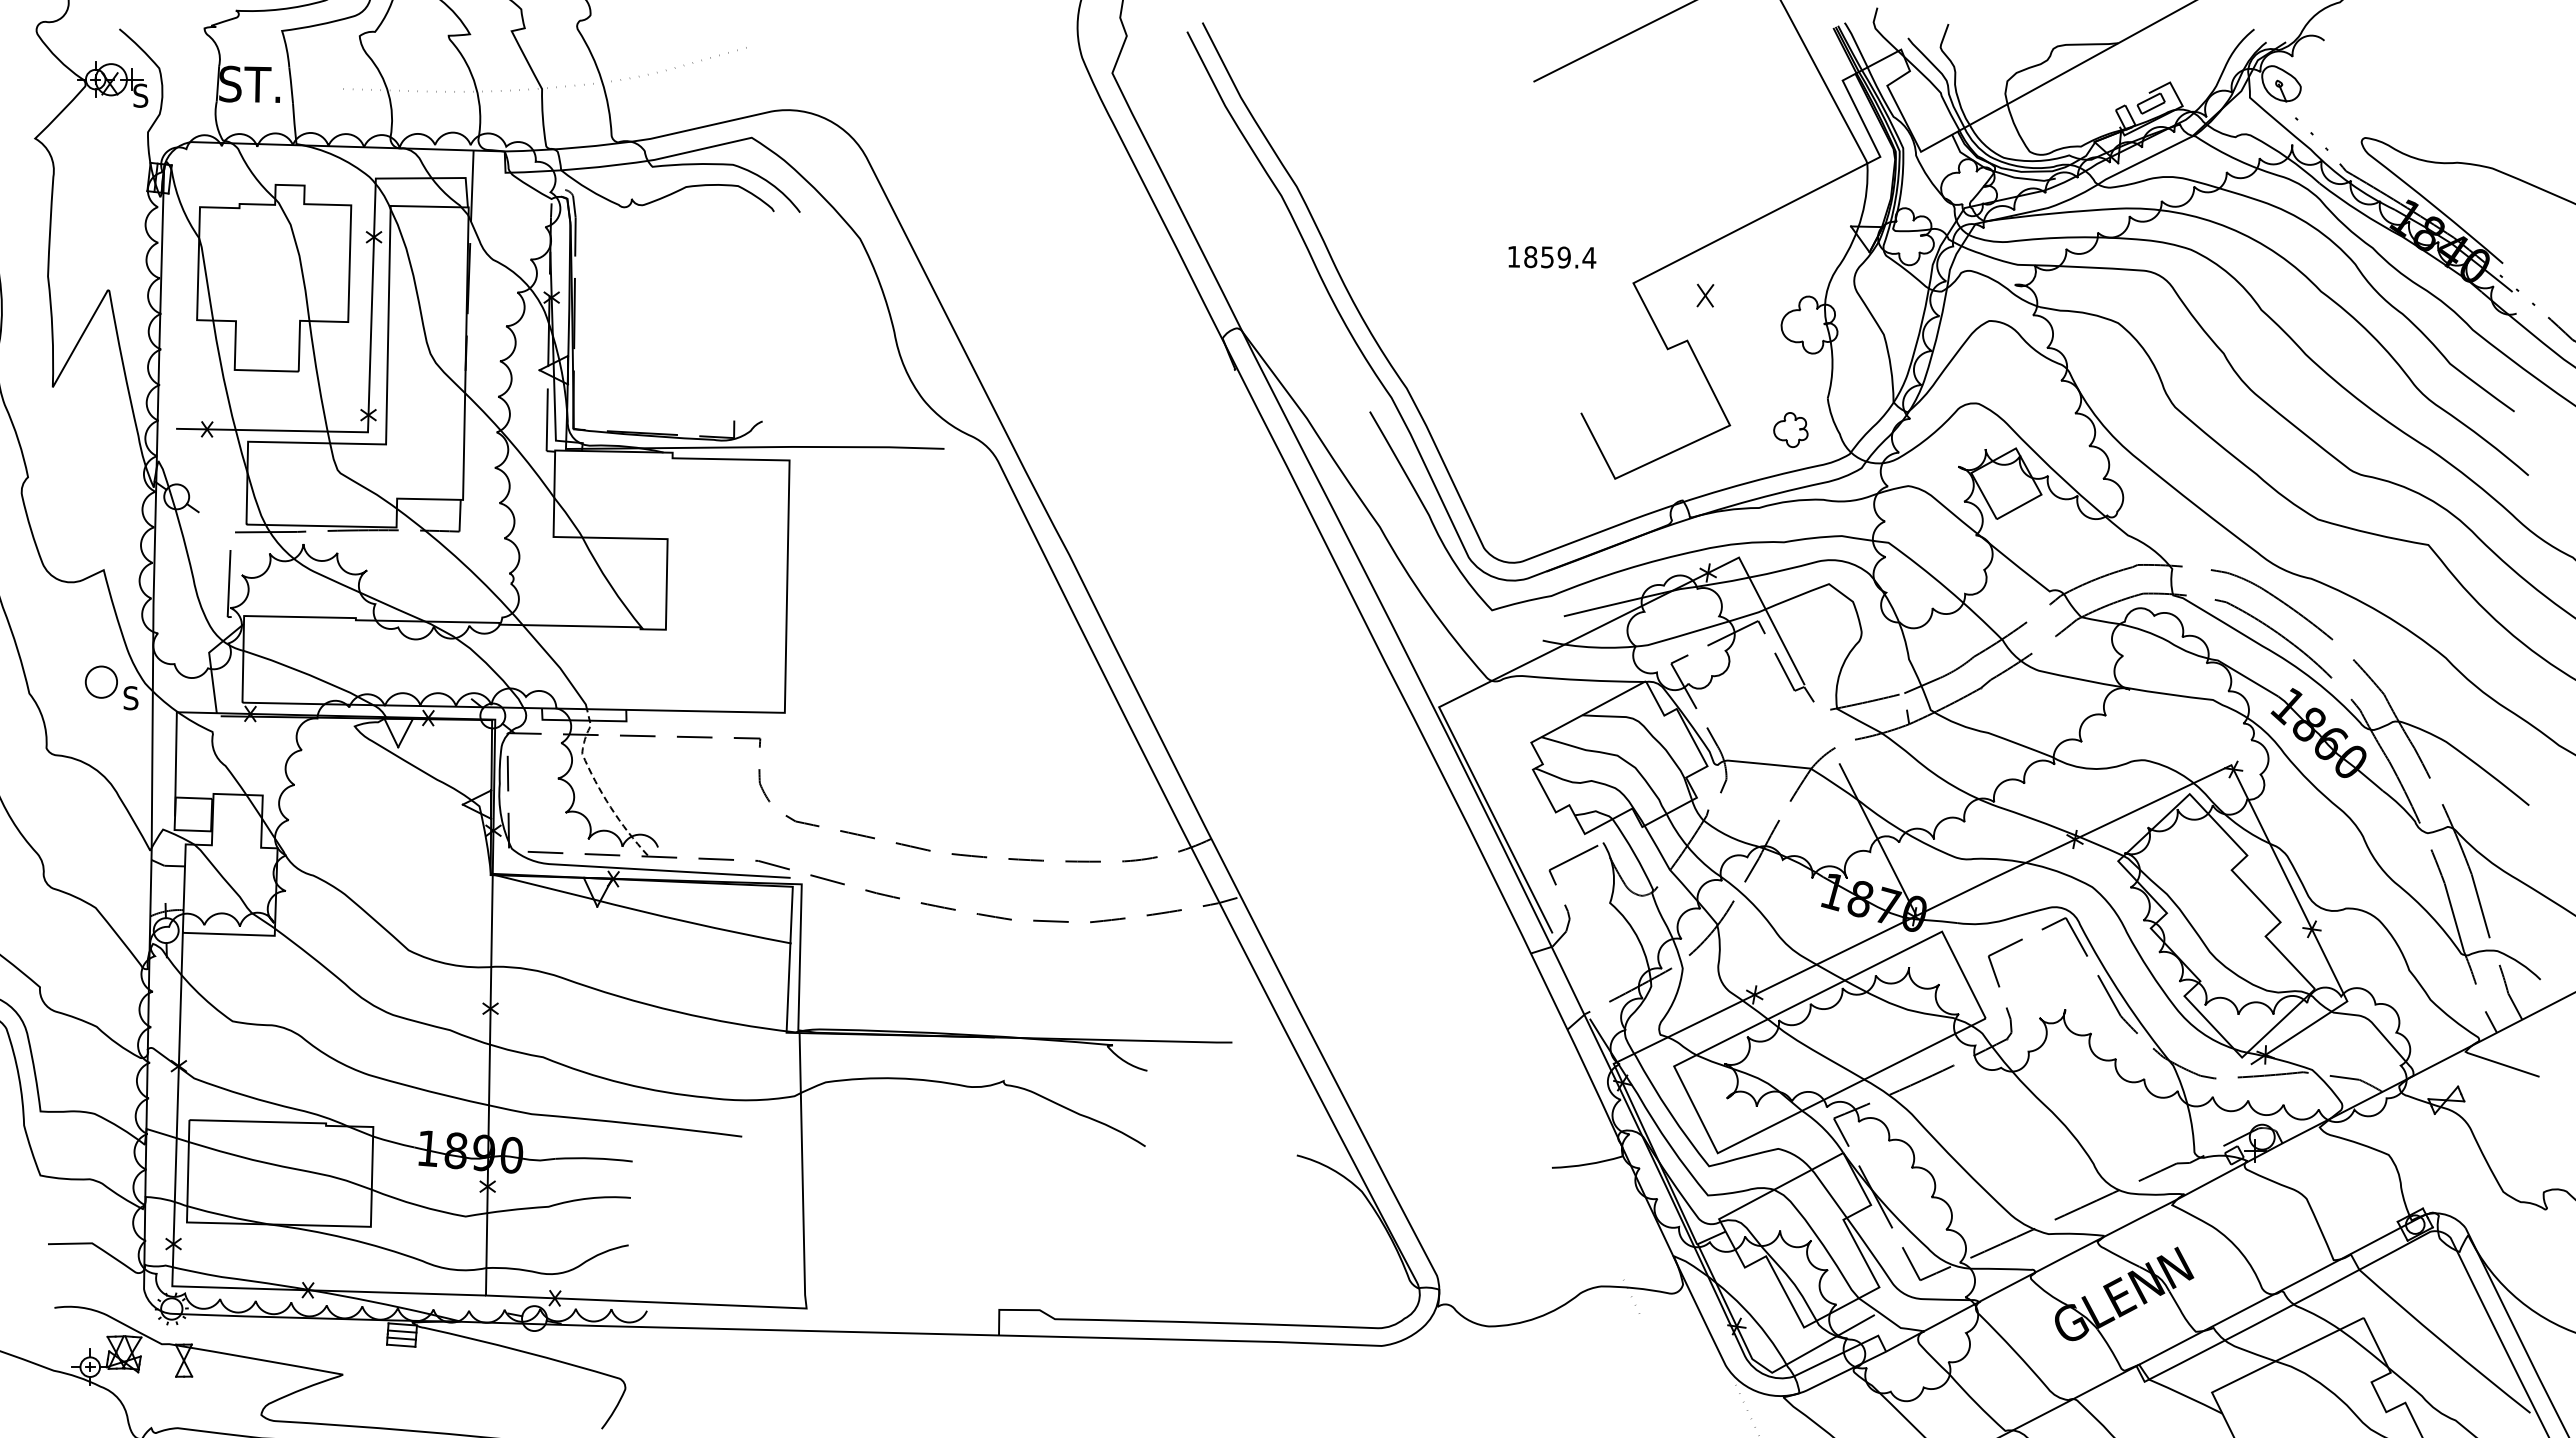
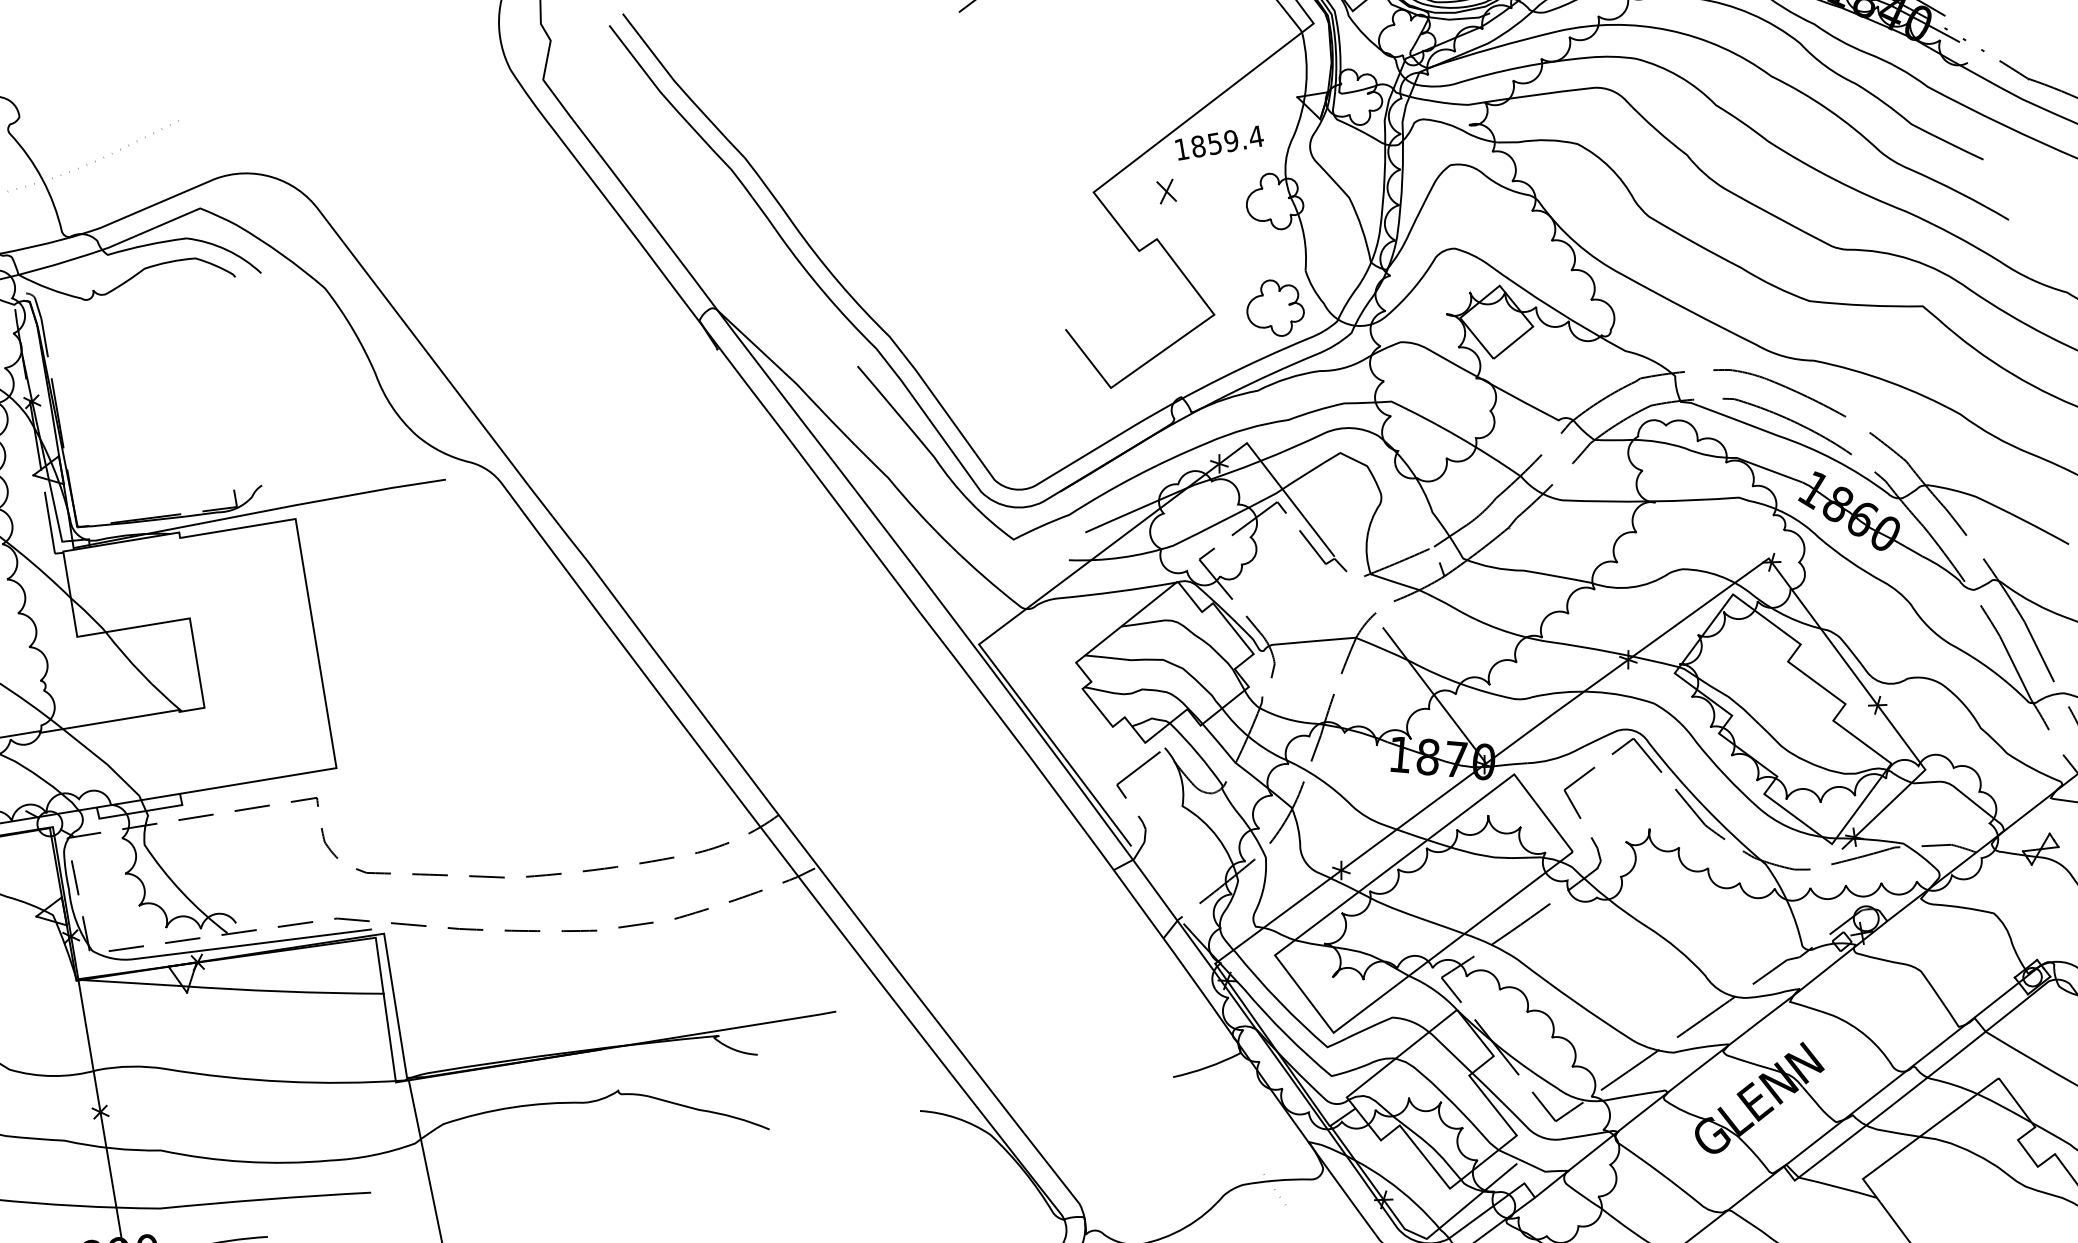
text: (1552, 257) -> (1219, 143), moved
part: (1790, 429) -> (1274, 307), size x1.67
line: (598, 786) -> (166, 874), dashed -> solid

